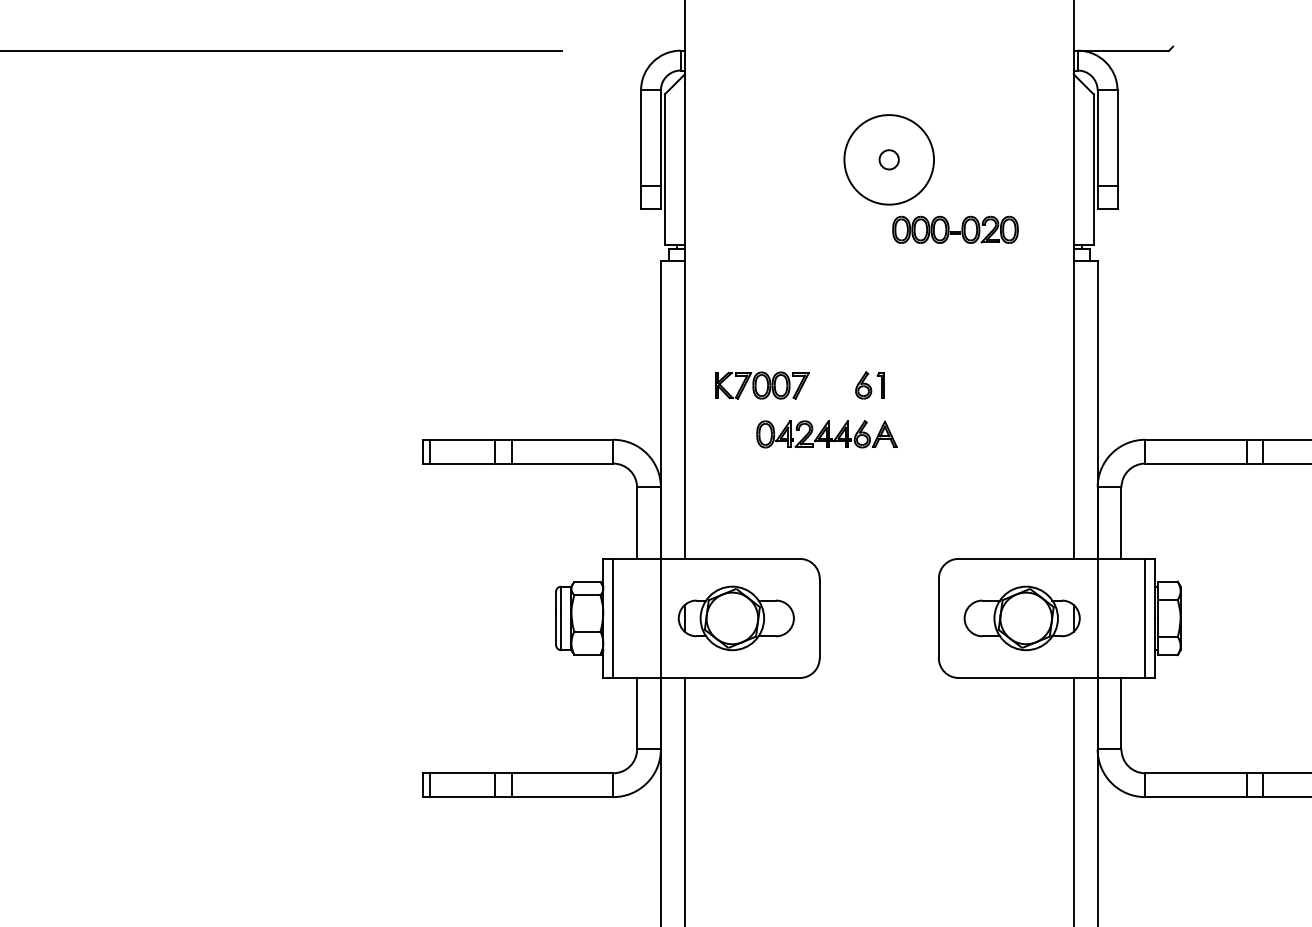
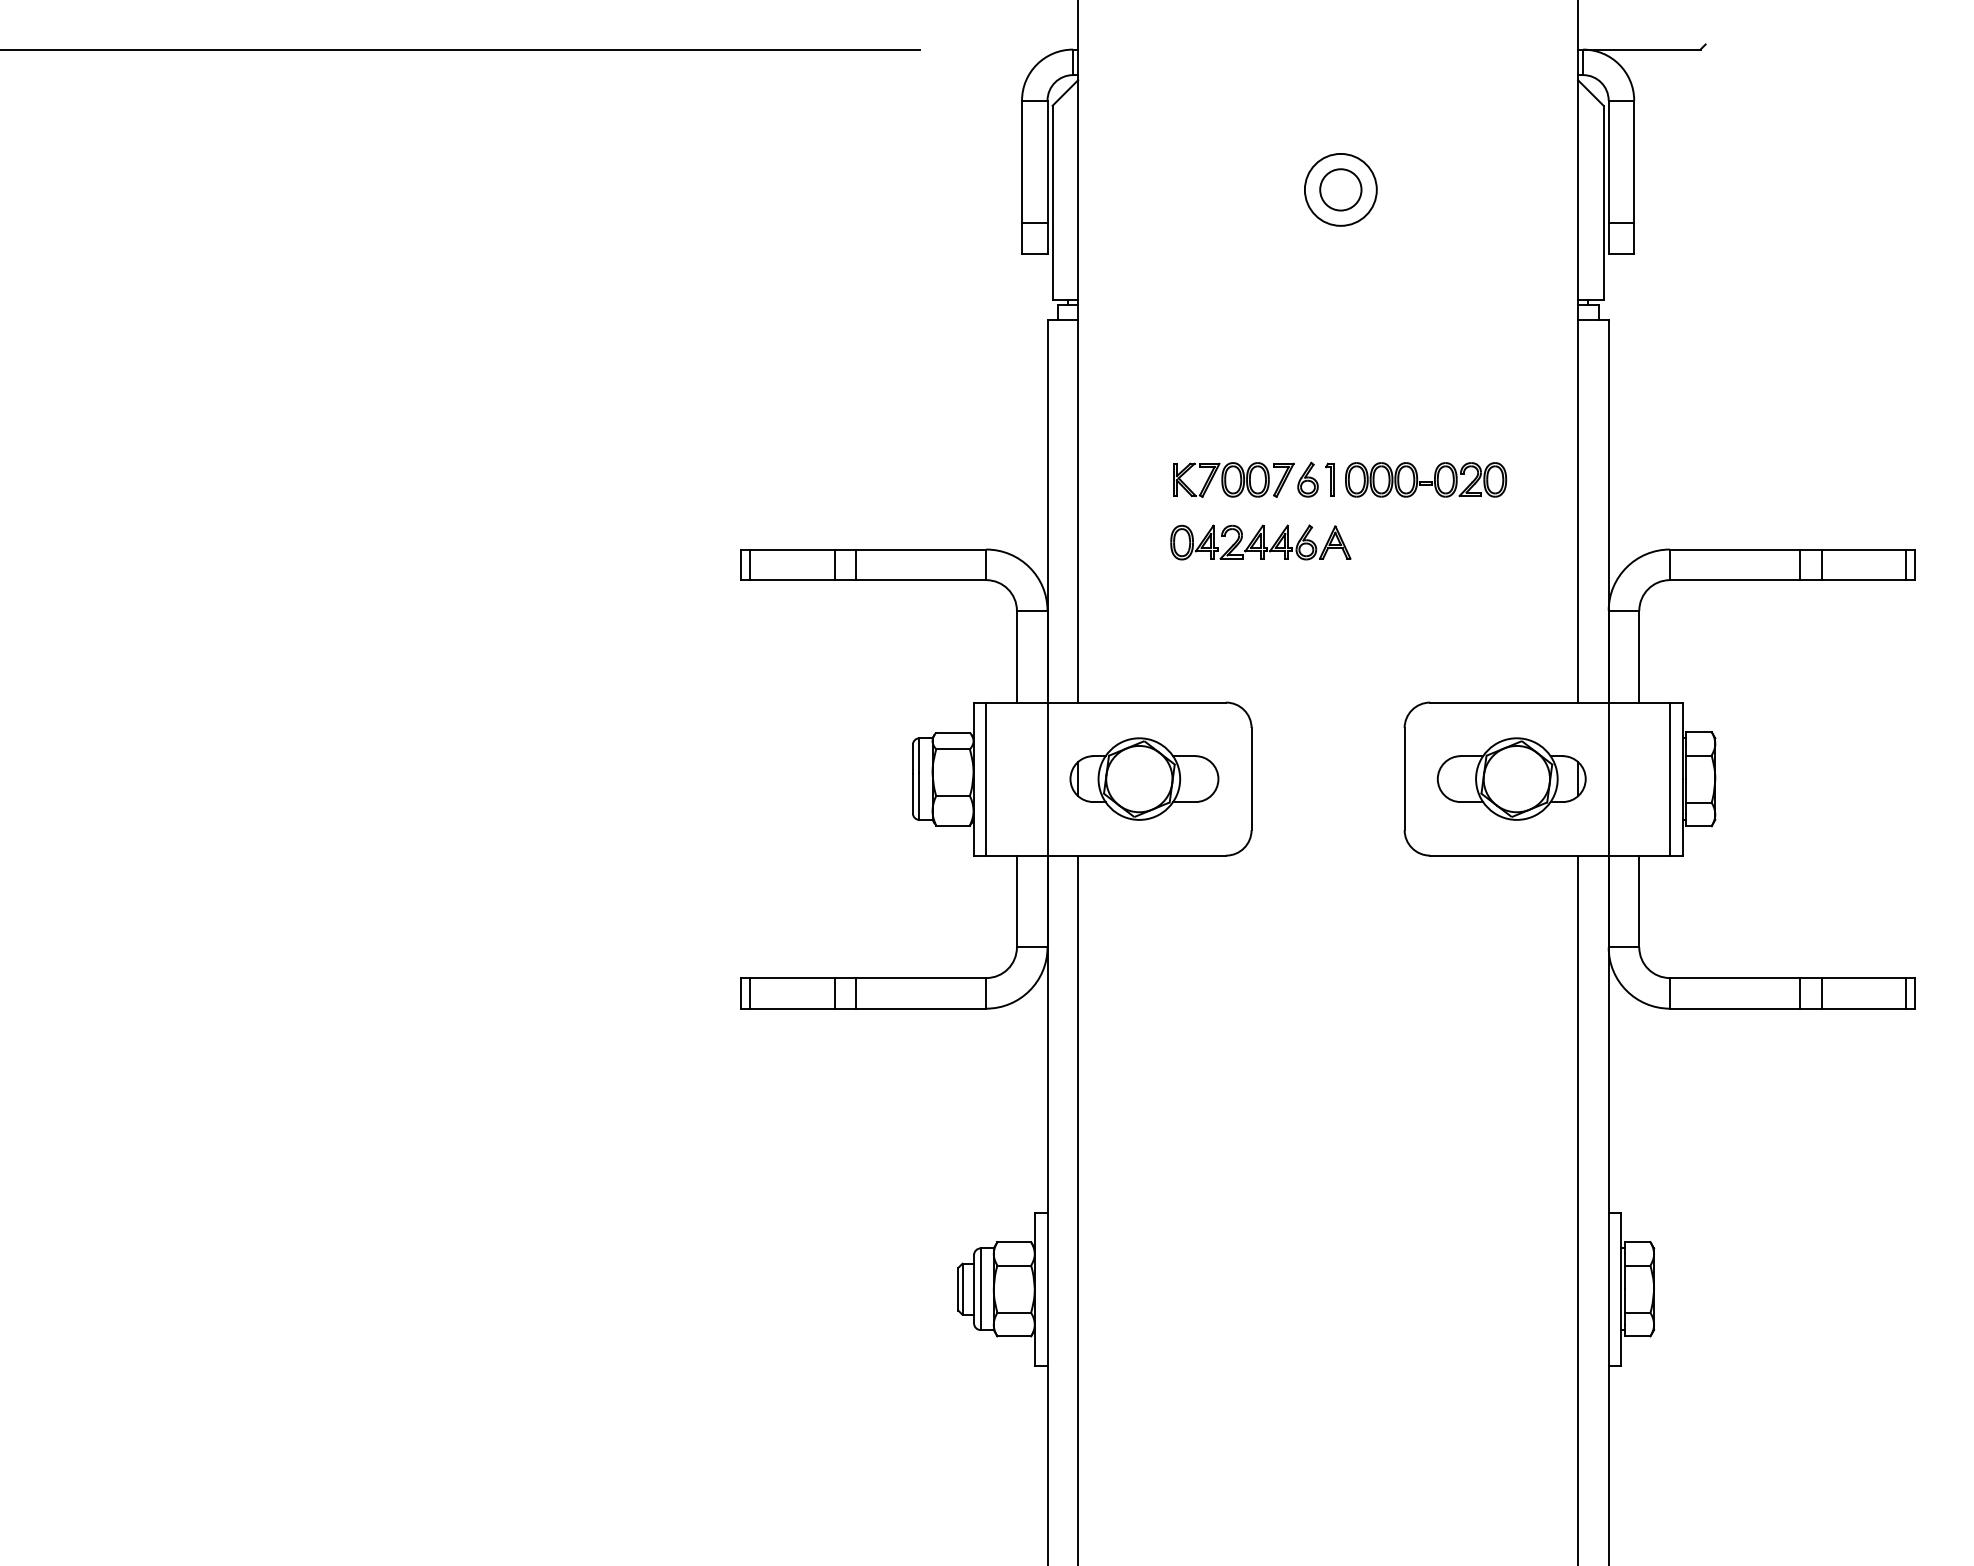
circle: (888, 159) -> (1340, 189), size x0.62
circle: (888, 159) -> (1340, 189), size x1.67
part: (955, 229) -> (1426, 479), moved
part: (762, 385) -> (1233, 479), moved

